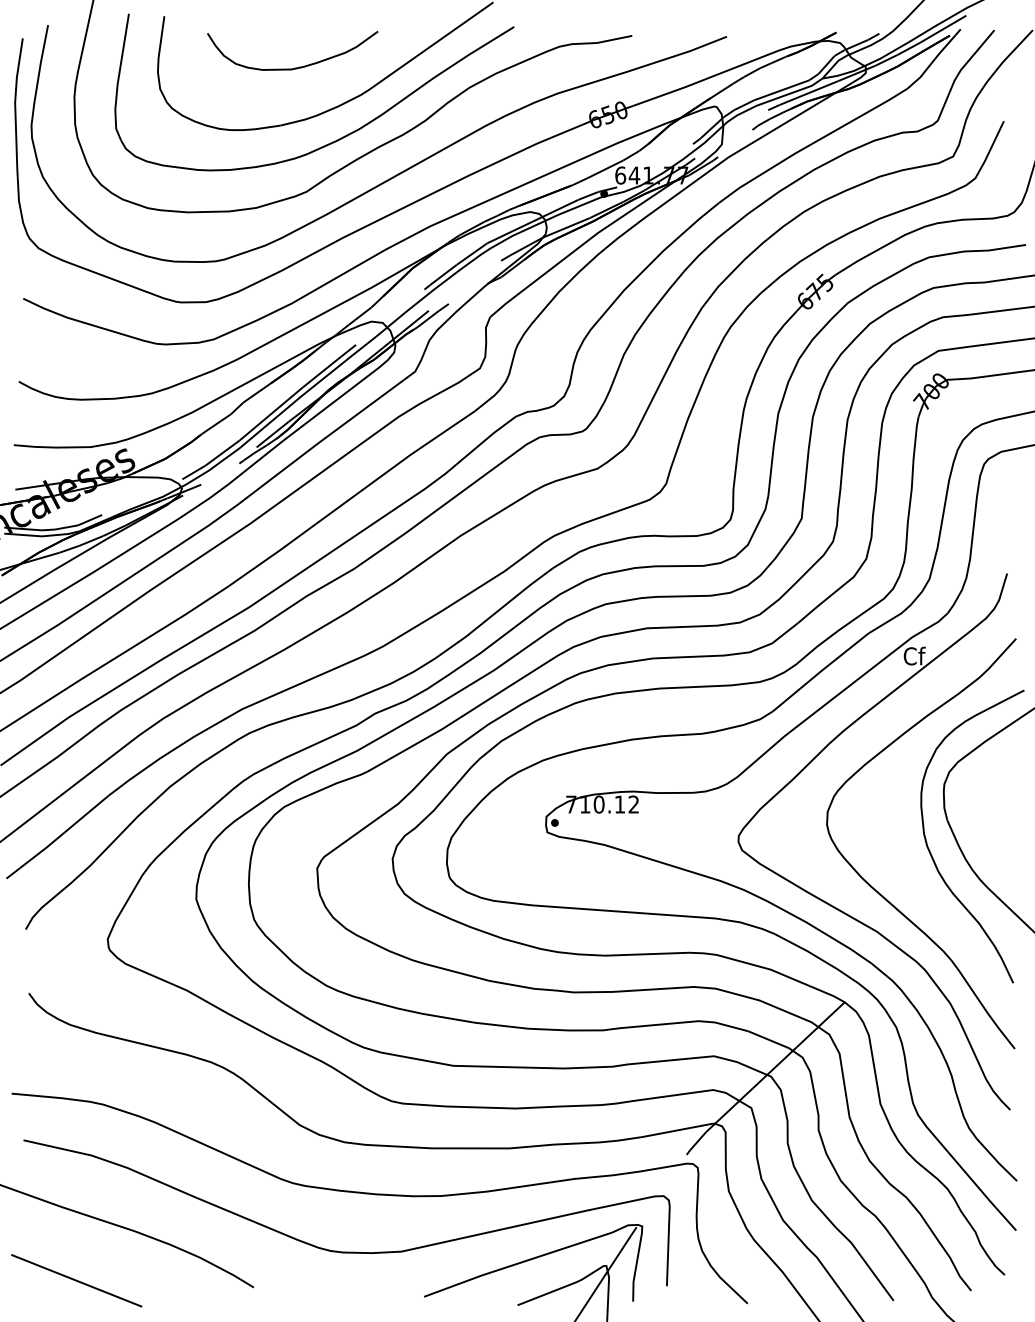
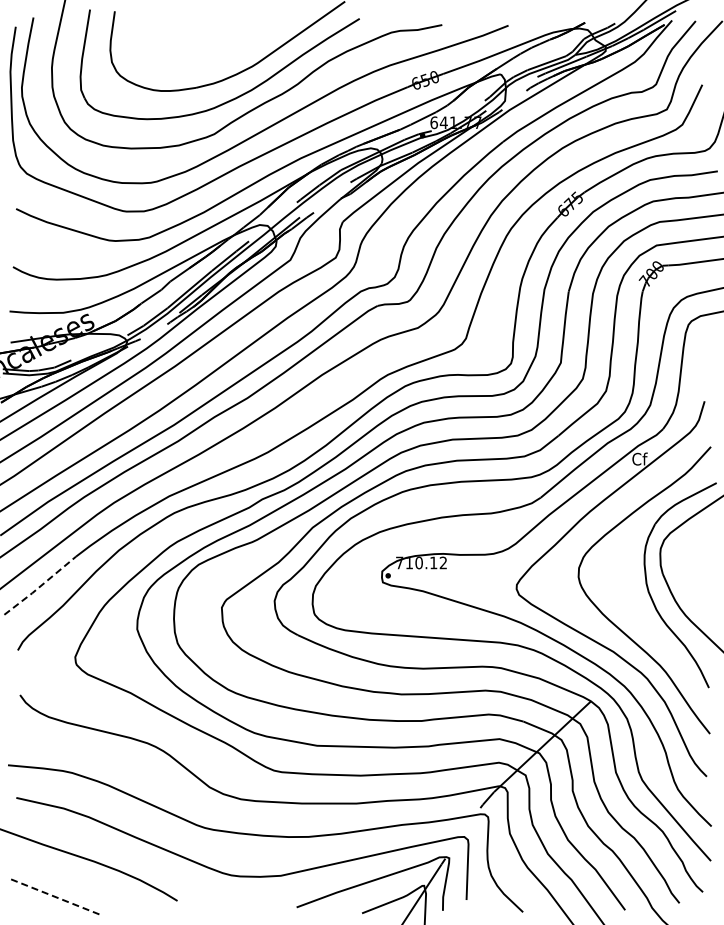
curve: (296, 66) -> (207, 46), removed
line: (58, 838) -> (40, 586), solid -> dashed
line: (76, 1281) -> (53, 896), solid -> dashed

